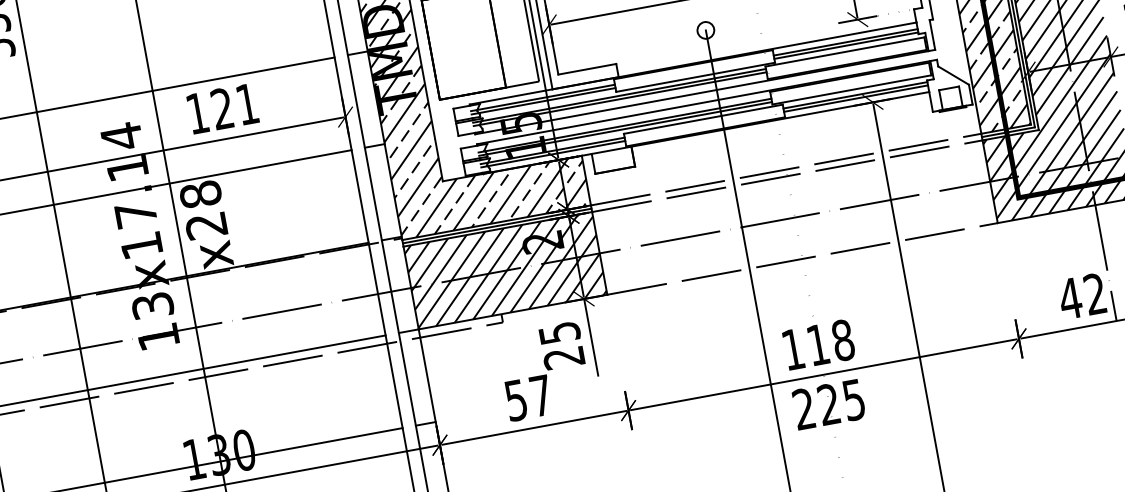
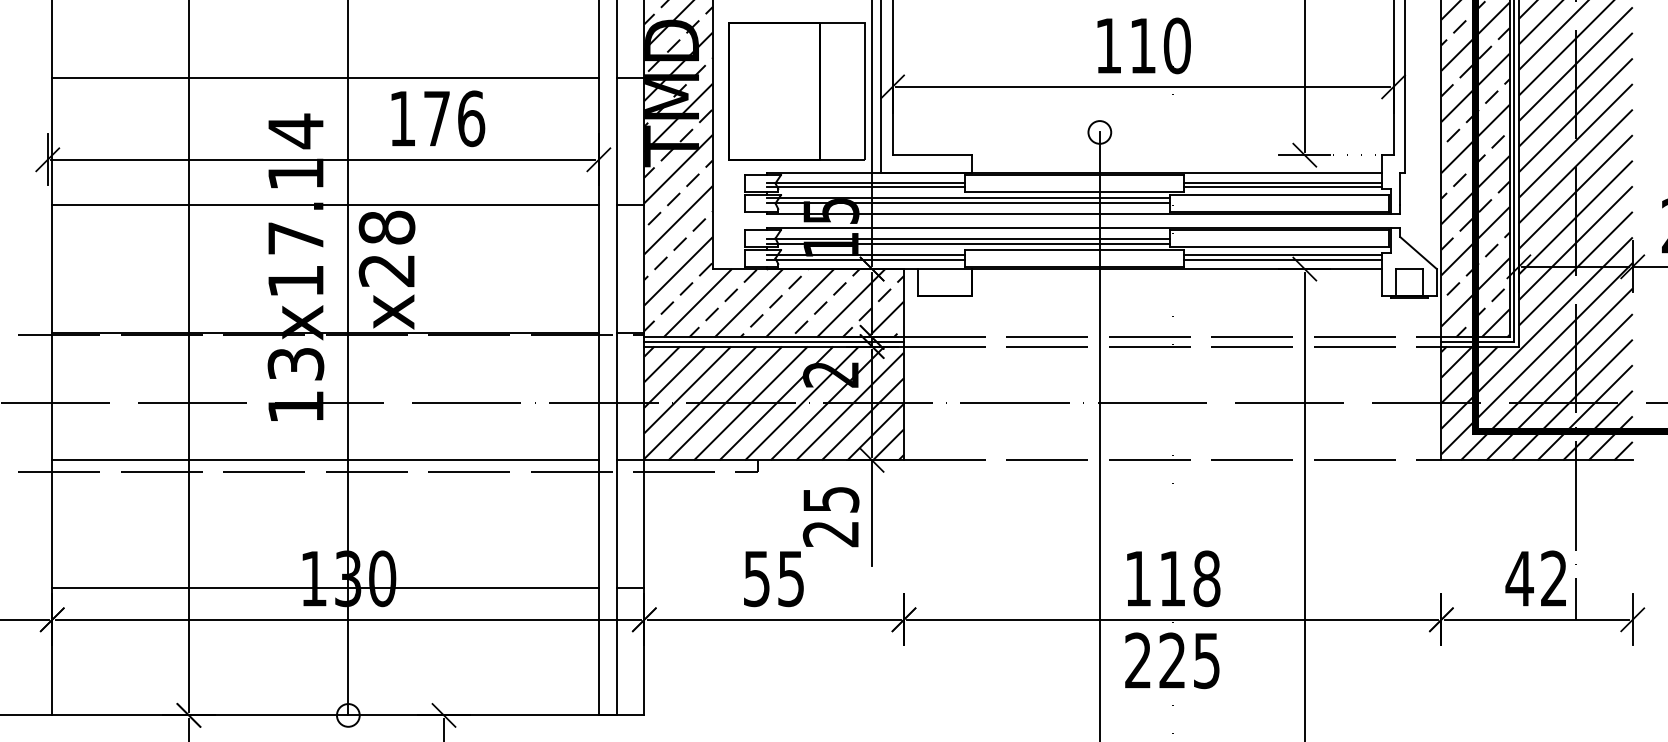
text: (235, 106) -> (454, 118), 121 -> 176
text: (540, 396) -> (790, 579), 57 -> 55

